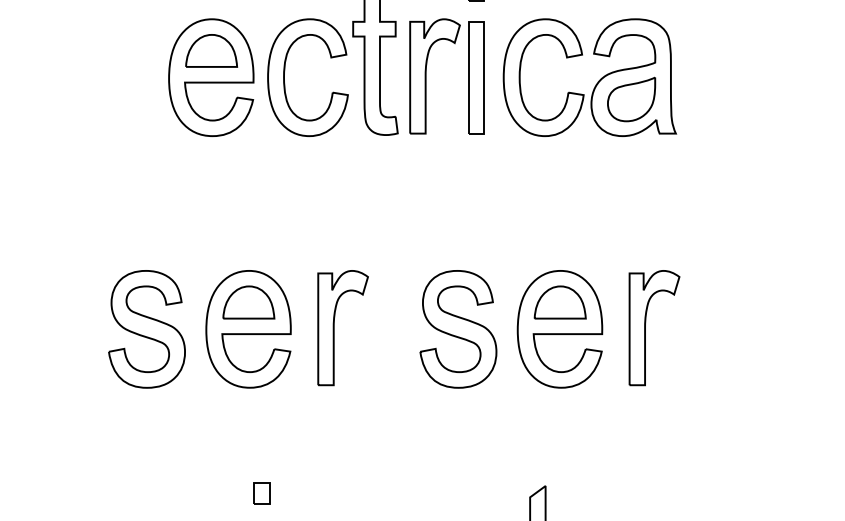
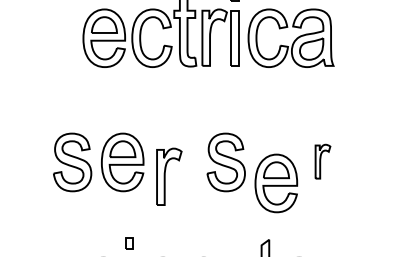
part: (343, 327) -> (169, 176), moved
part: (653, 327) -> (322, 161), size x0.6
part: (560, 329) -> (276, 183), moved

